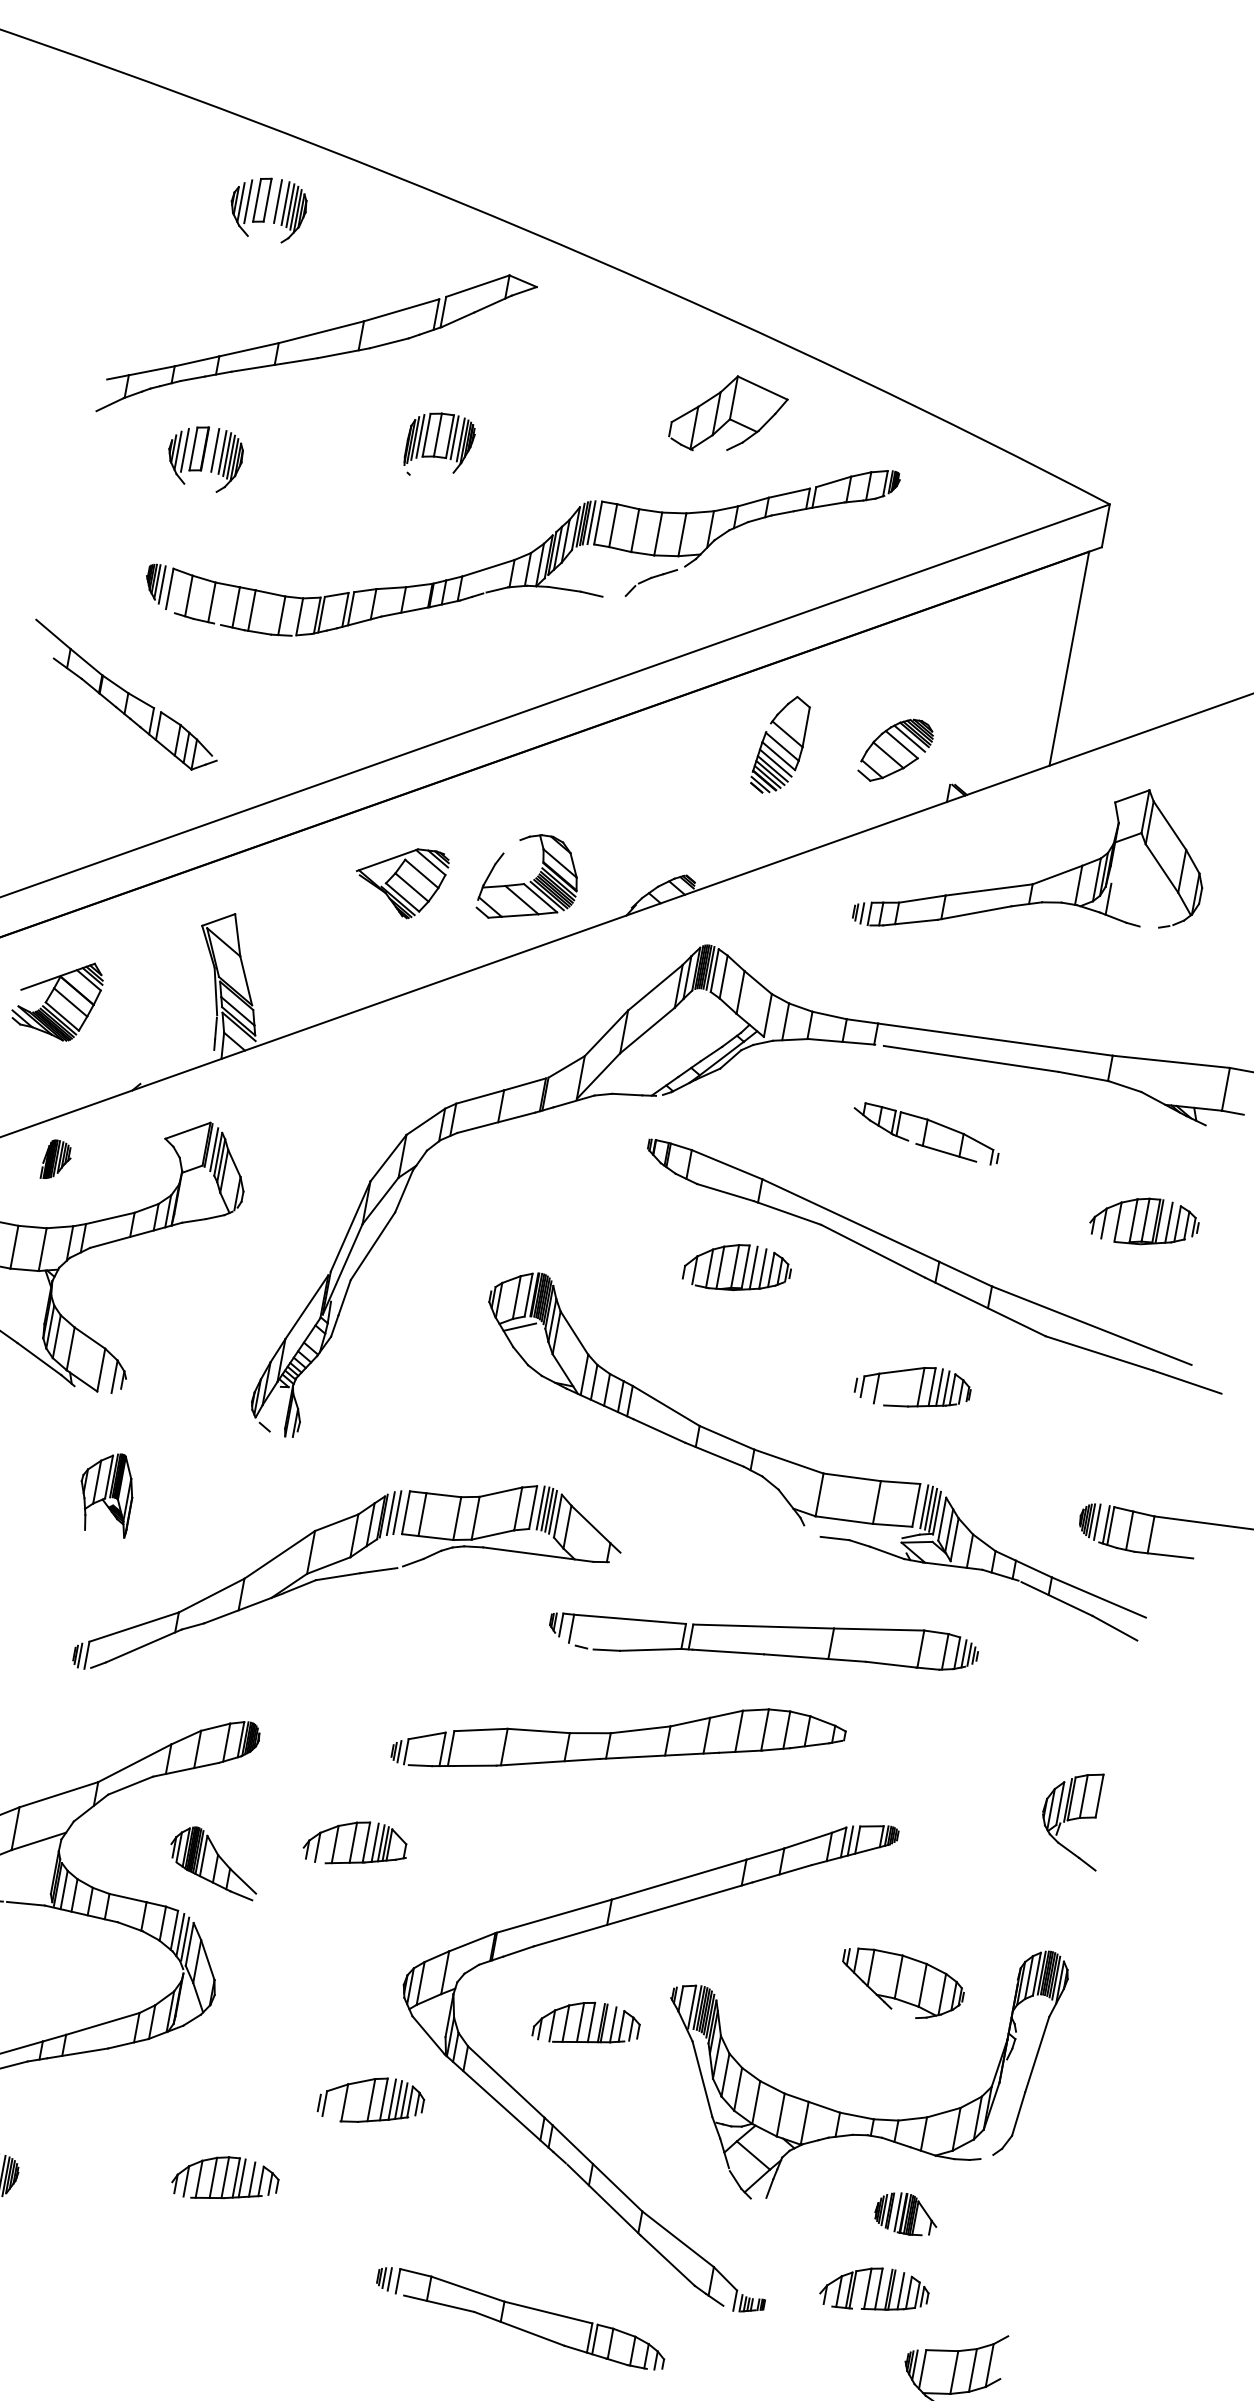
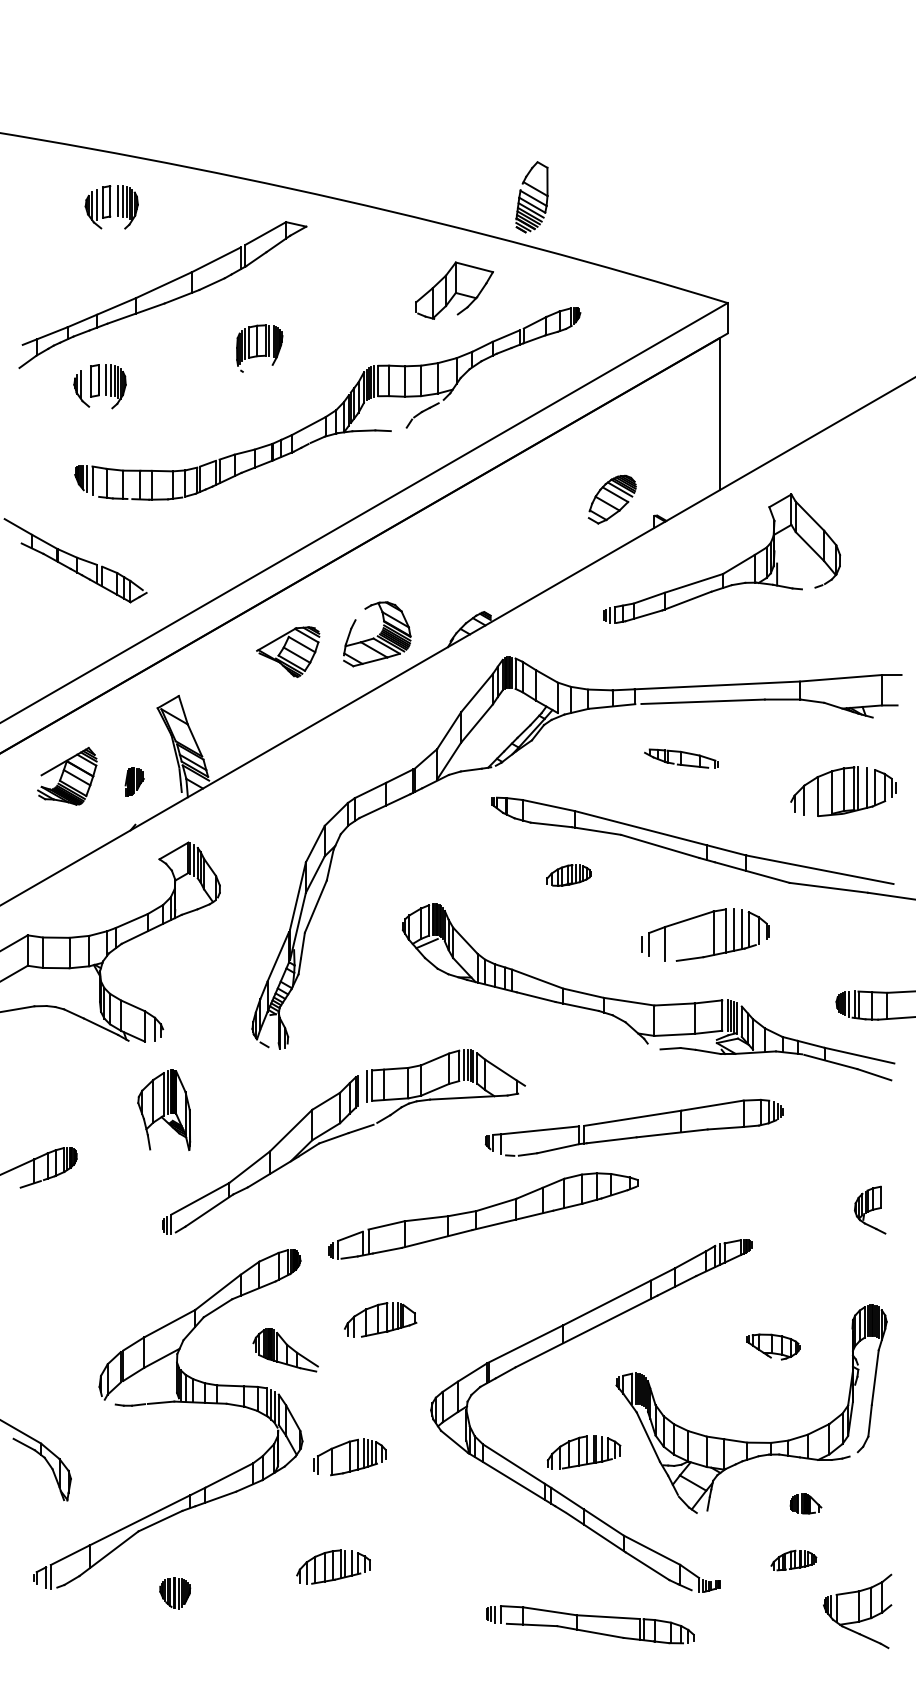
line: (185, 450) -> (85, 383), removed
part: (779, 745) -> (531, 197), moved
part: (926, 1133) -> (681, 758), size x0.7
part: (56, 1159) -> (134, 781), moved
part: (1143, 1221) -> (842, 791), size x1.4
part: (736, 1268) -> (568, 875), size x0.6
part: (912, 1386) -> (704, 934), size x1.6
part: (105, 1493) -> (163, 1110), size x1.4
line: (391, 1512) -> (362, 1087), removed
part: (619, 1741) -> (483, 1215), moved
part: (1072, 1816) -> (869, 1209), size x0.7
part: (902, 1984) -> (773, 1346), size x0.6
part: (586, 2024) -> (583, 1452), moved
part: (371, 2101) -> (349, 1457), moved
part: (906, 2213) -> (805, 1503), size x0.7
part: (874, 2290) -> (793, 1560), size x0.6
part: (521, 2318) -> (590, 1624), moved

